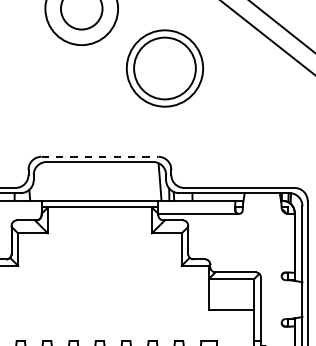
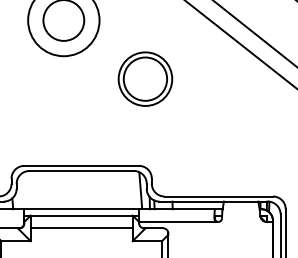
part: (164, 68) -> (145, 79), size x0.71
line: (100, 156) -> (82, 165), dashed -> solid
line: (99, 220) -> (81, 228), added

